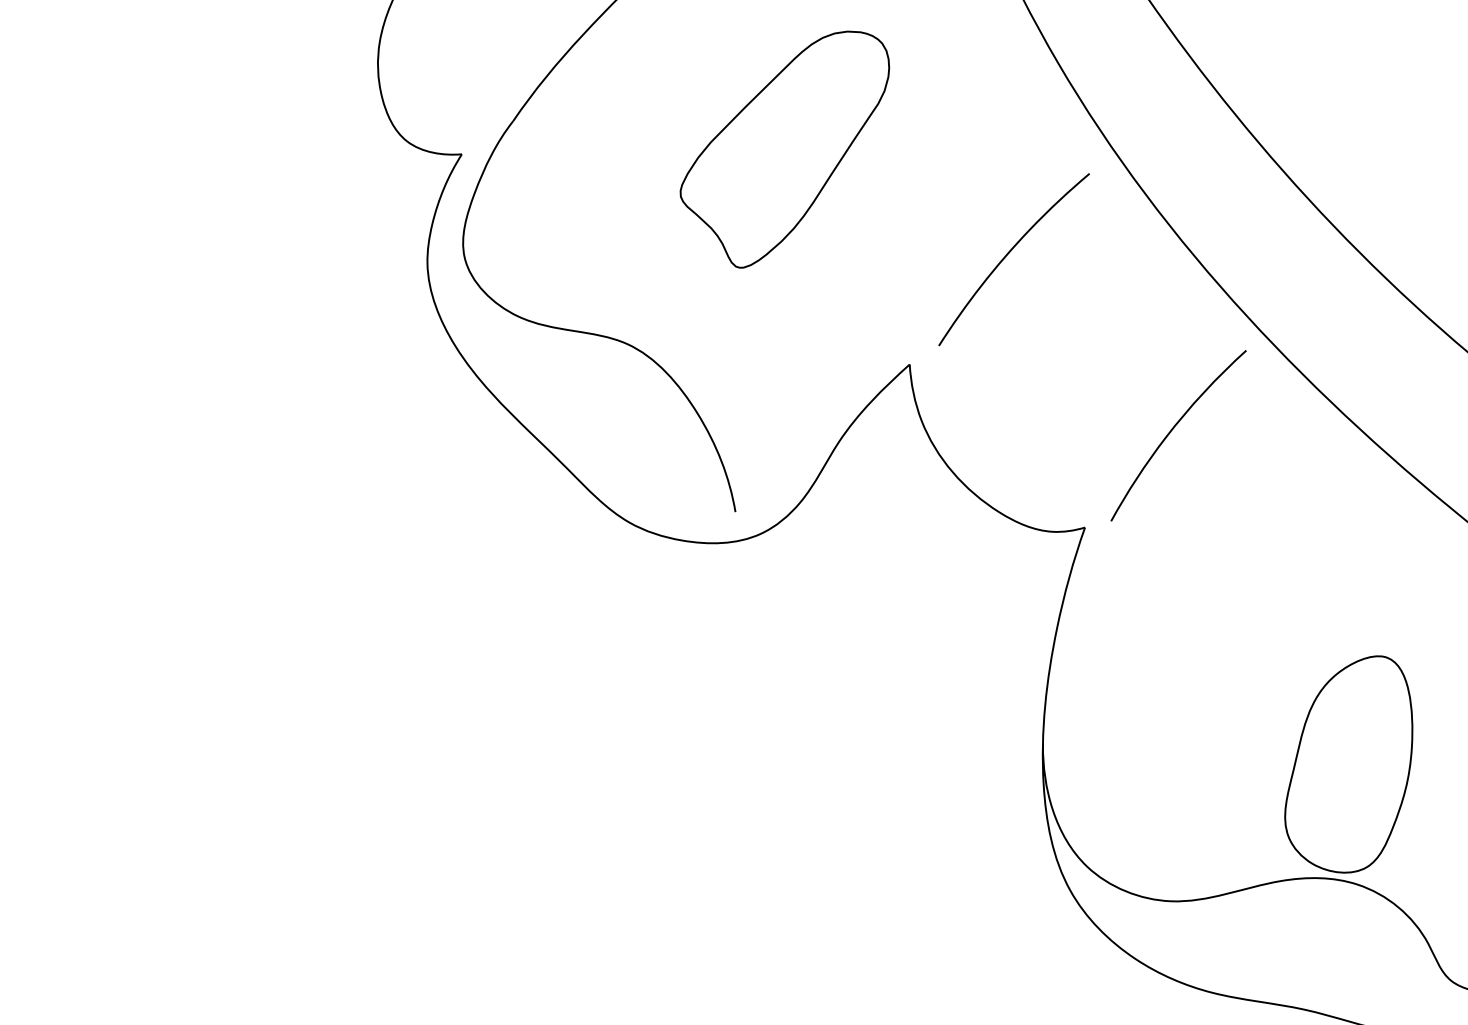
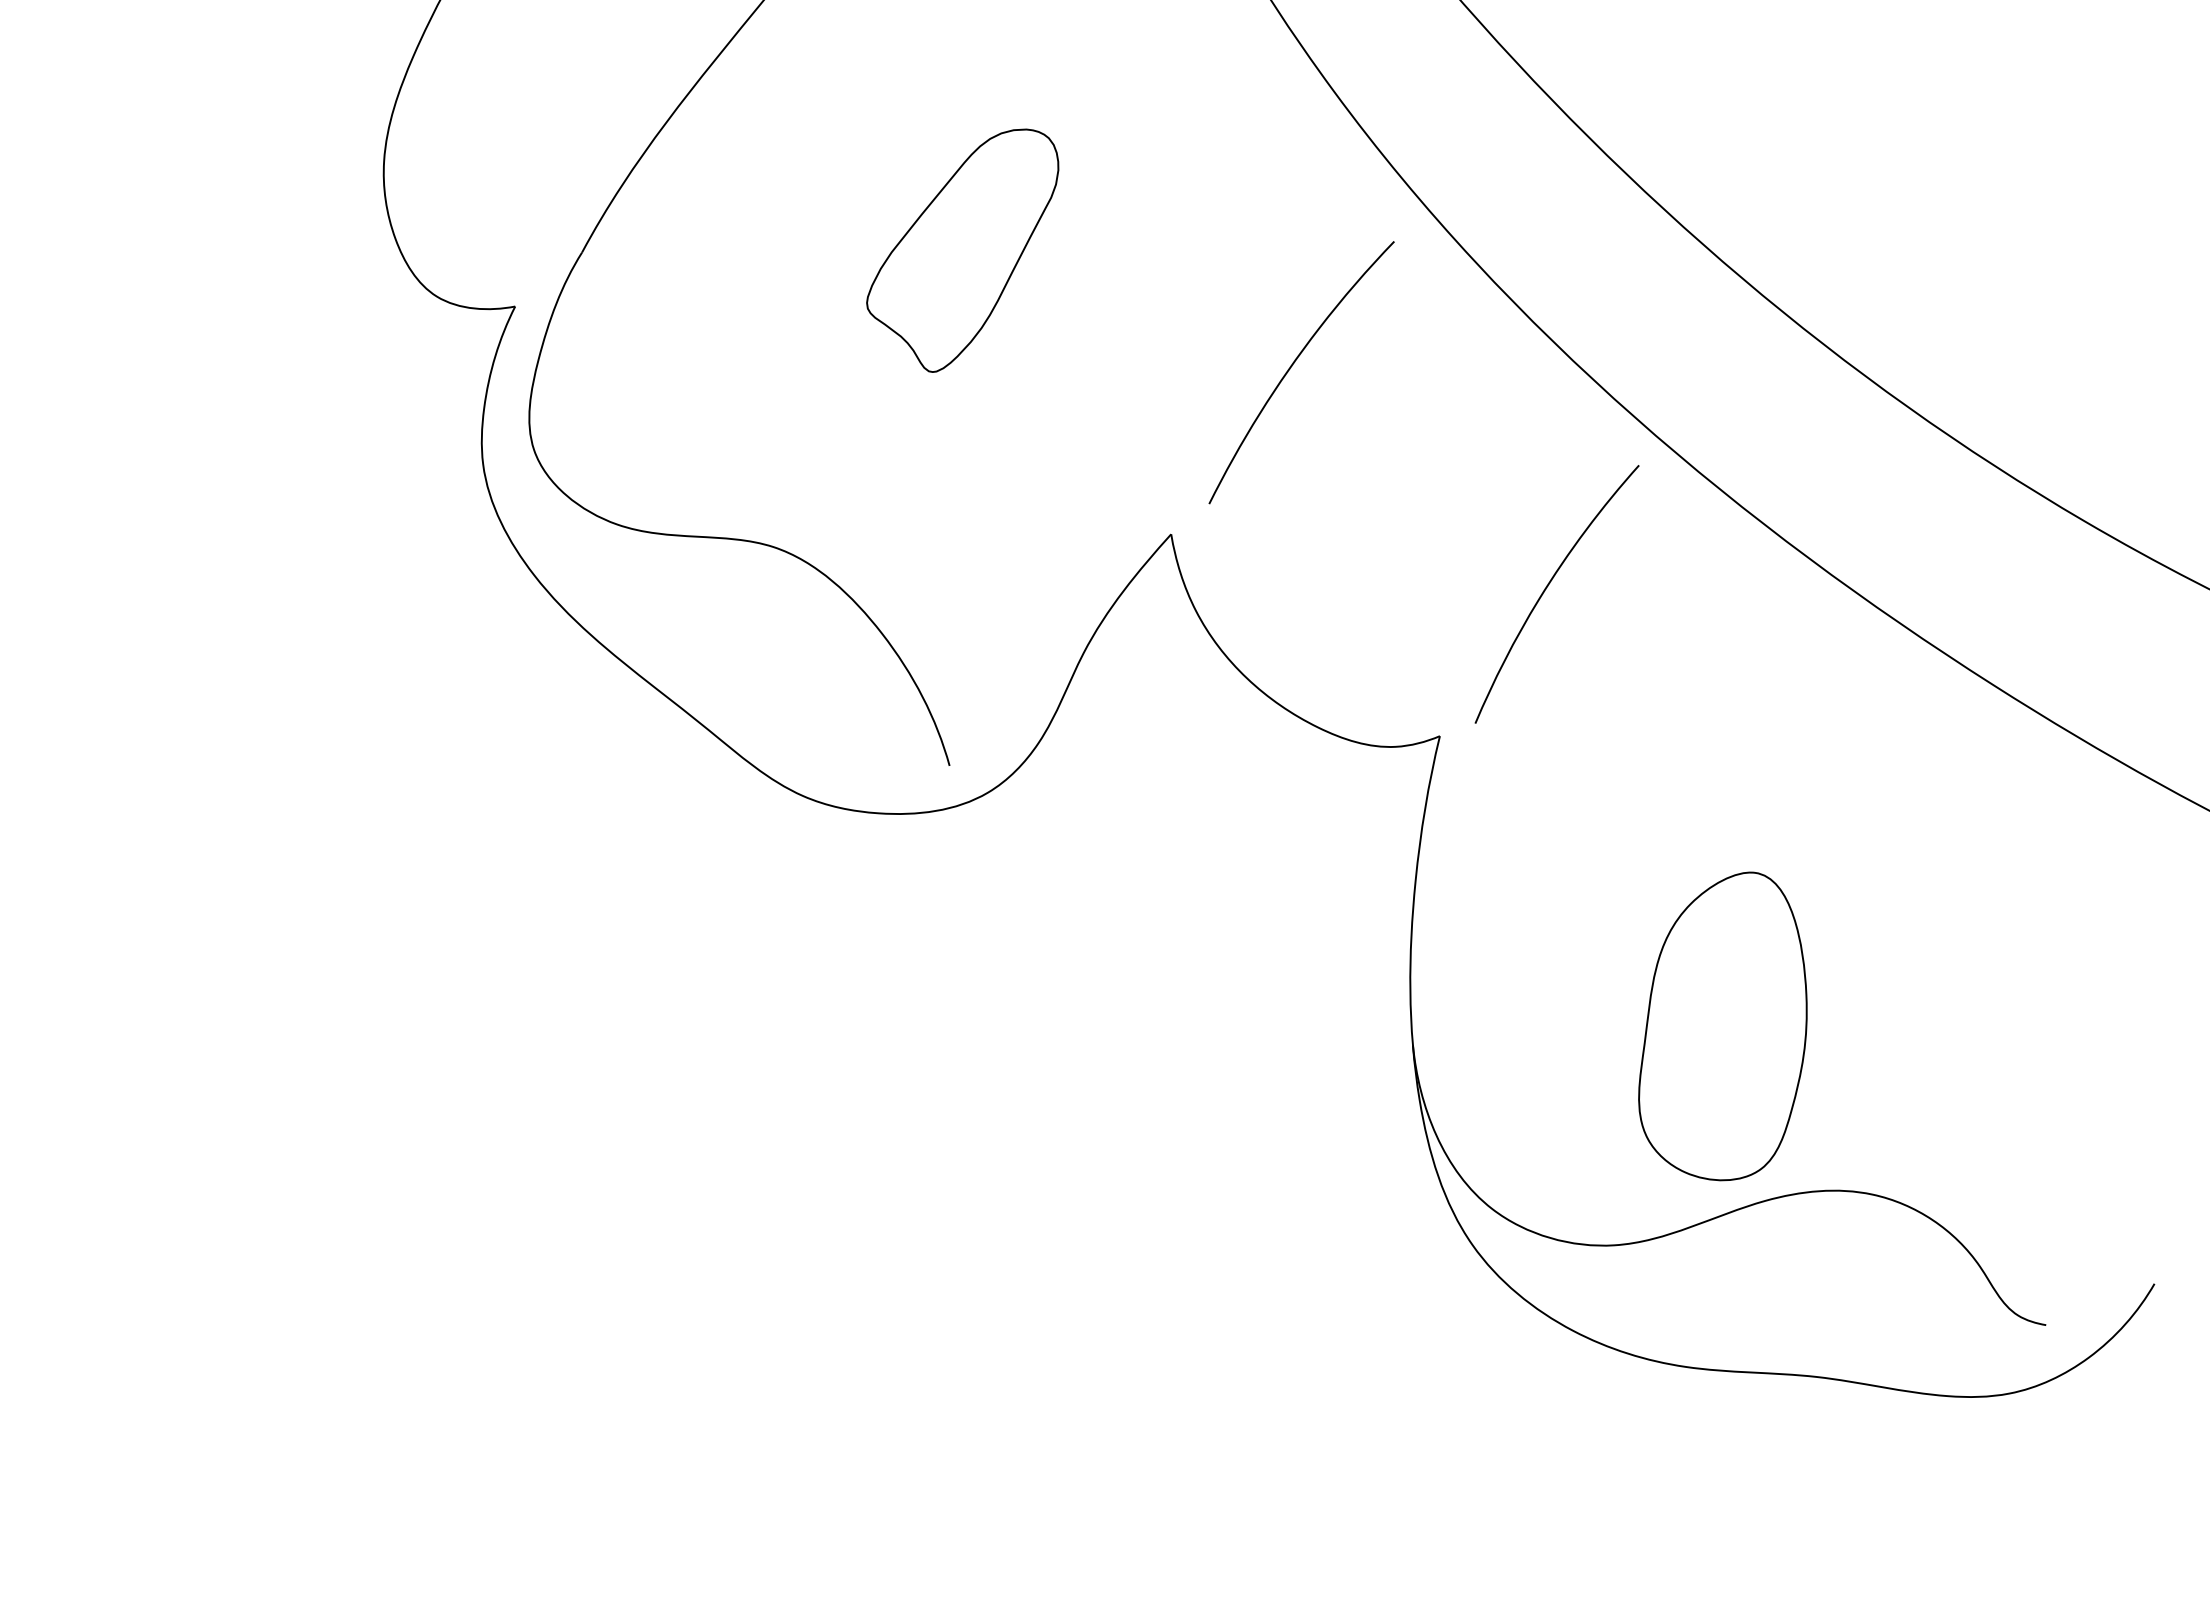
part: (783, 147) -> (962, 250), size x0.7
part: (1350, 763) -> (1722, 1026), moved

